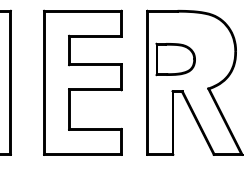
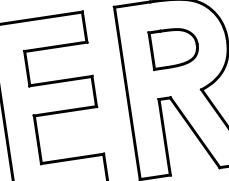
part: (175, 59) -> (174, 47), moved

